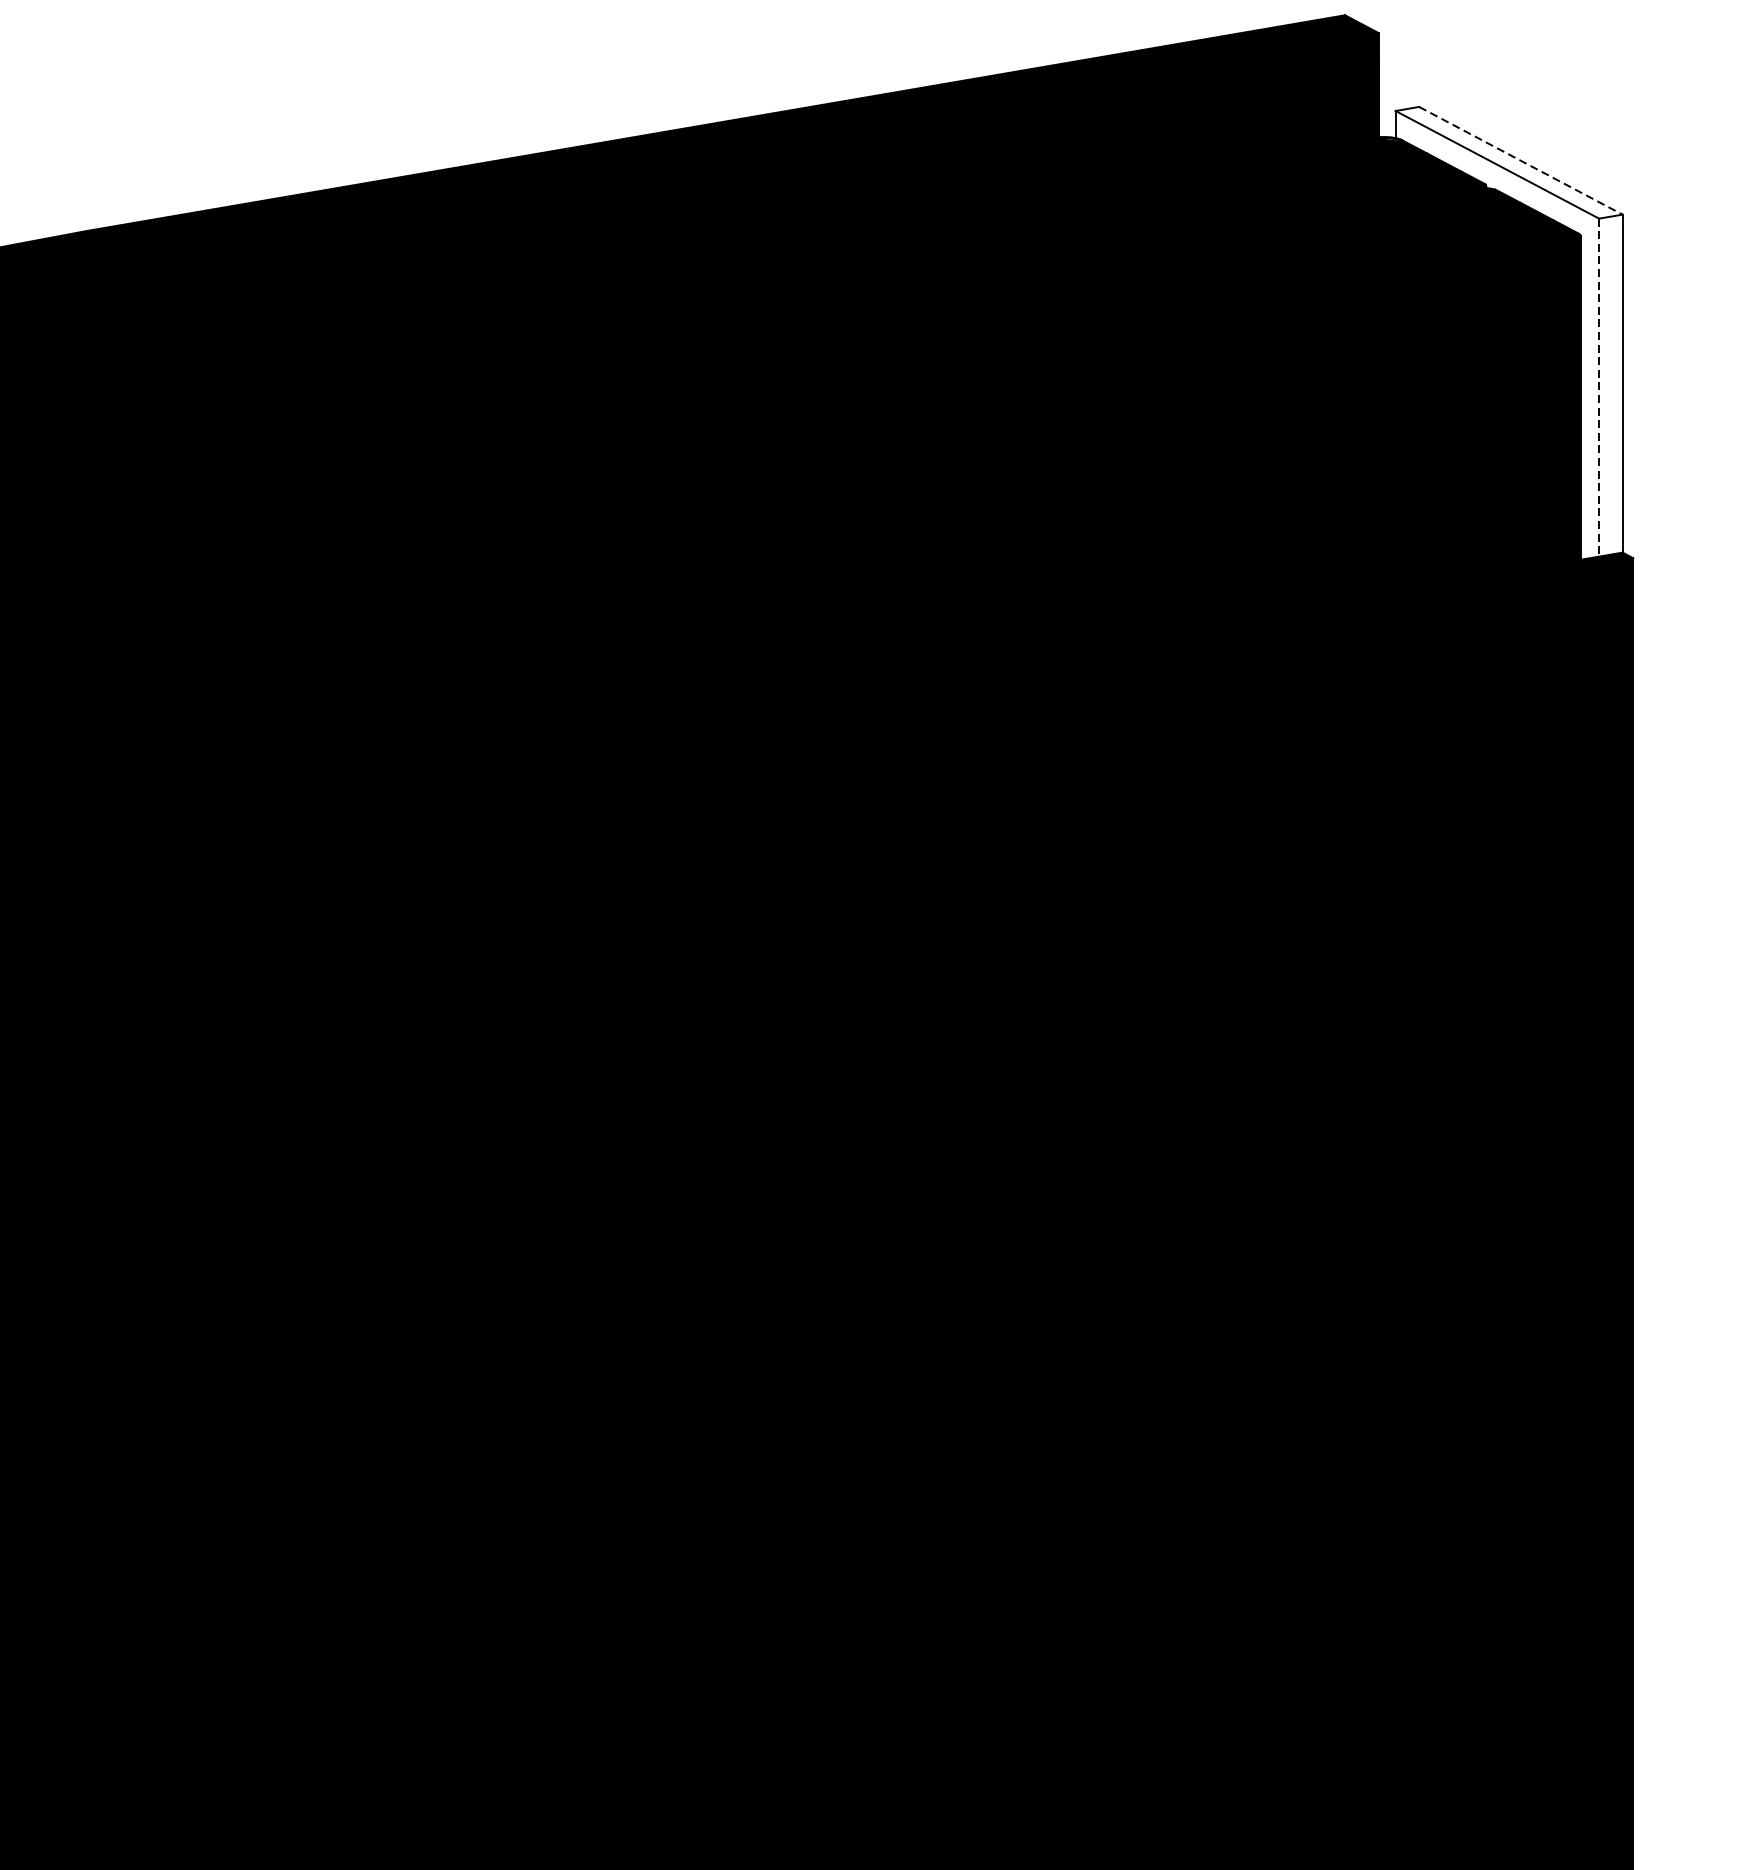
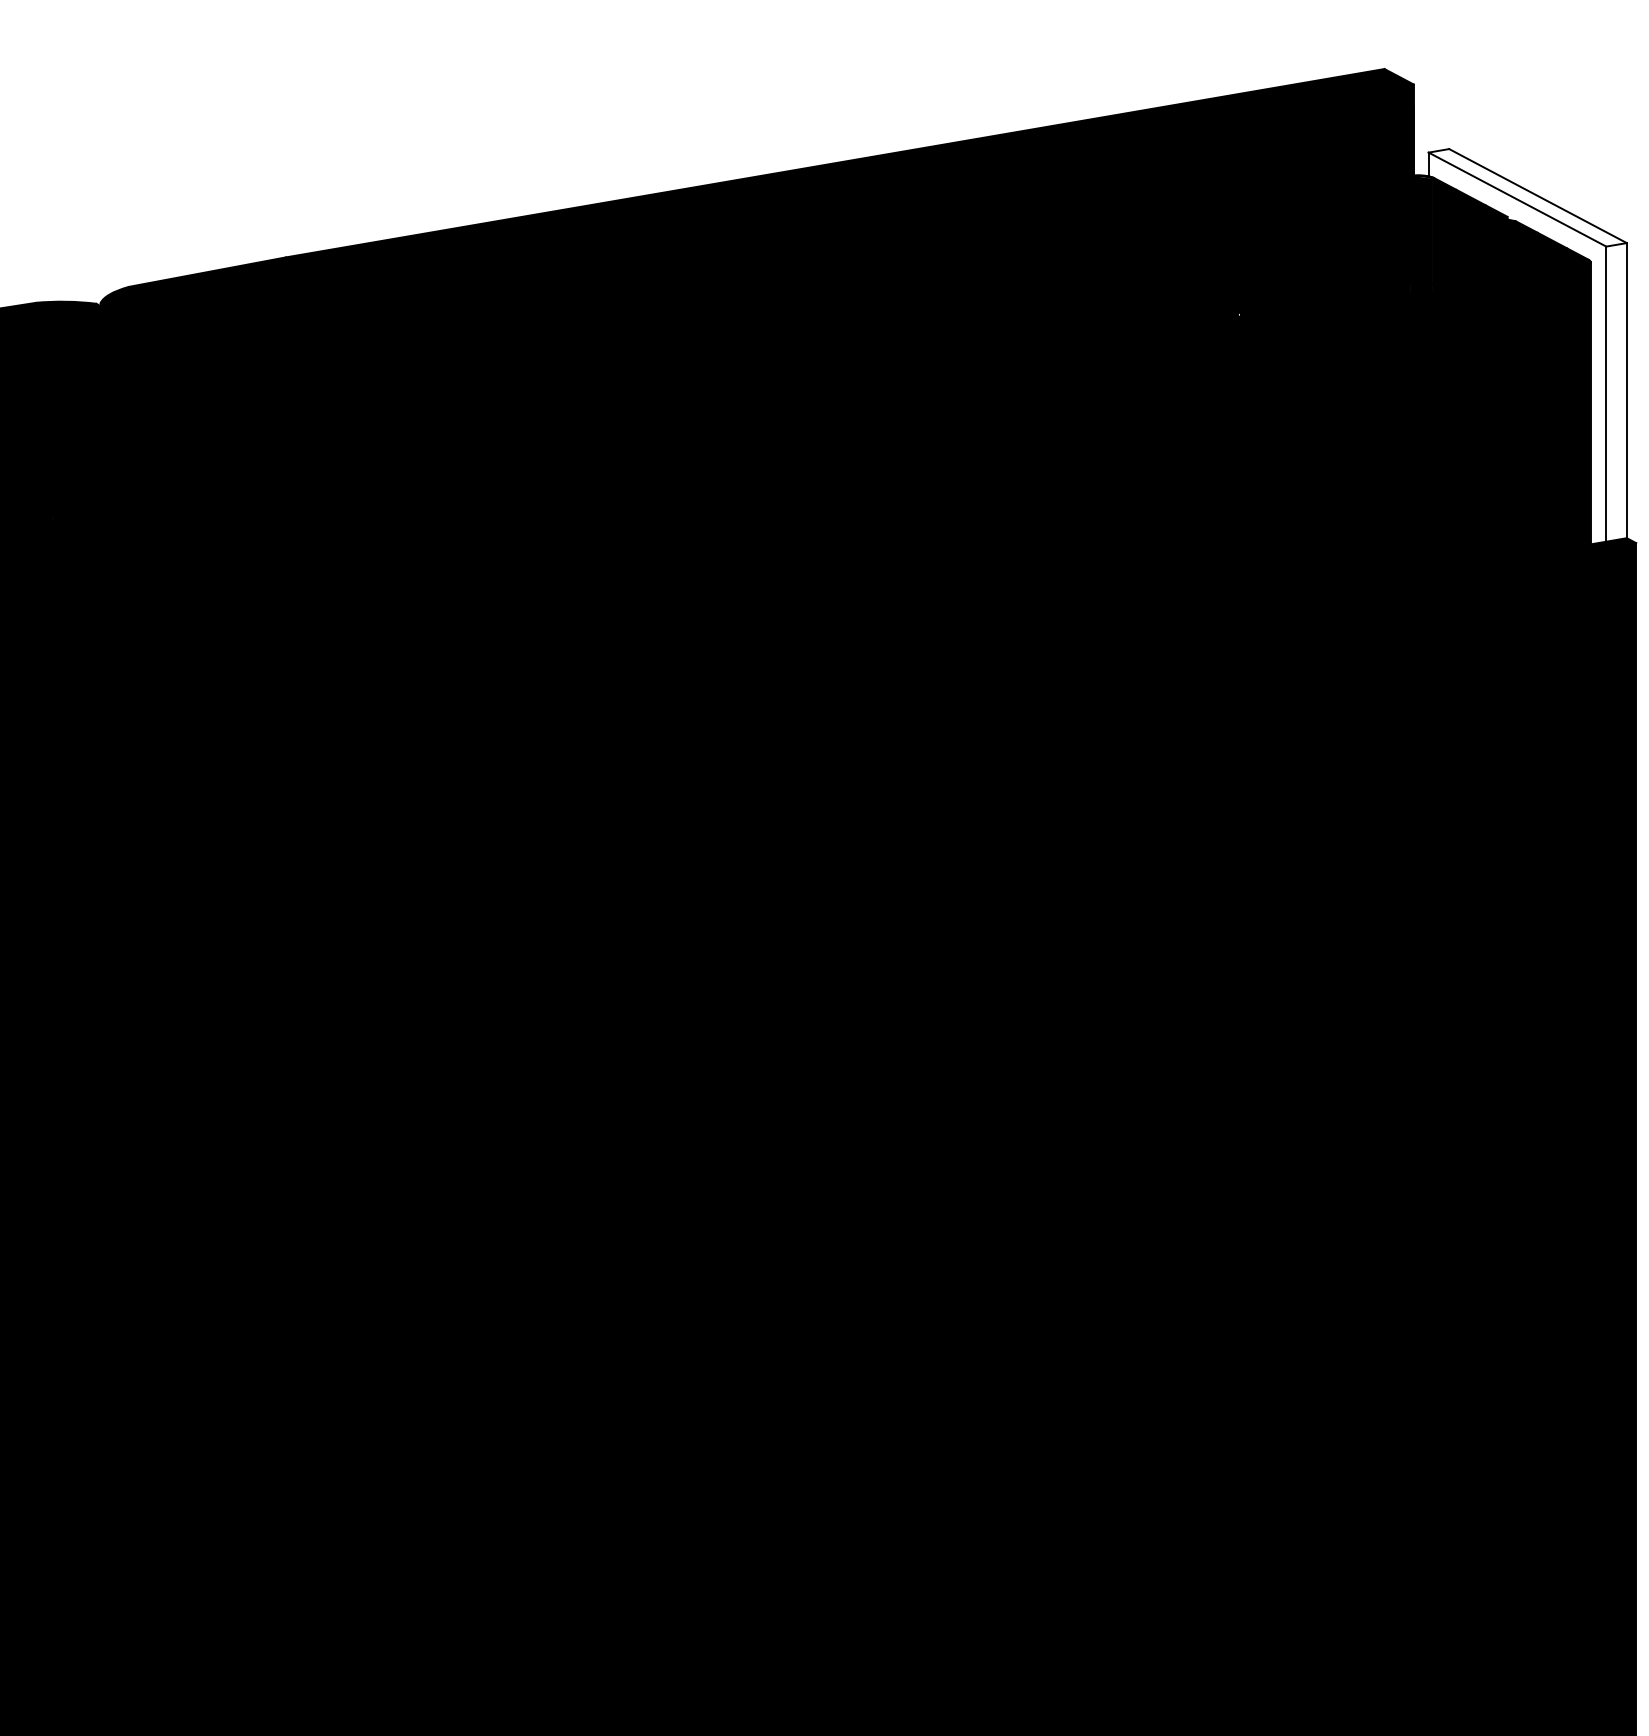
line: (1521, 161) -> (1538, 196), dashed -> solid
line: (1599, 388) -> (1606, 394), dashed -> solid

